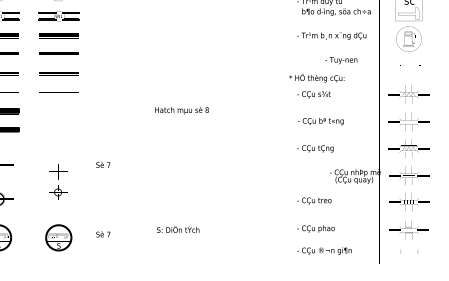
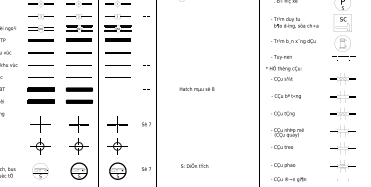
text: (341, 60) -> (281, 57), moved
text: (355, 176) -> (287, 132), moved
part: (58, 182) -> (117, 135), size x1.67

